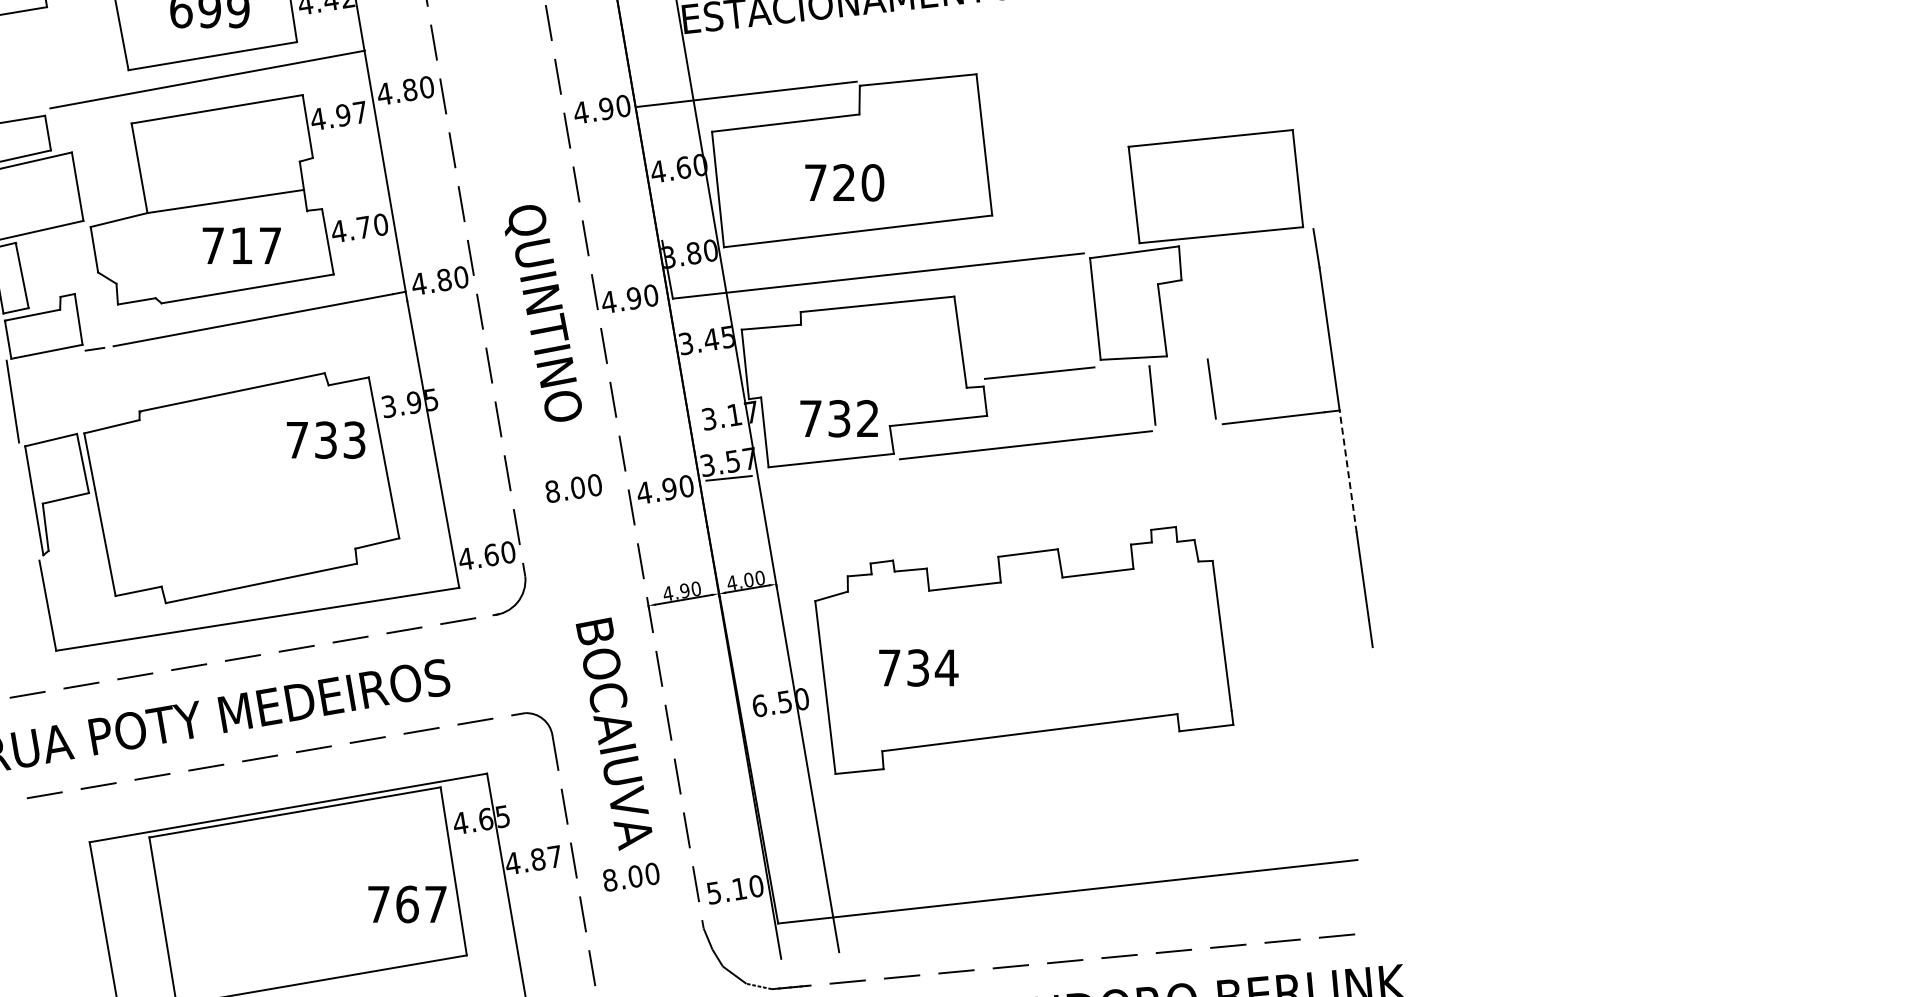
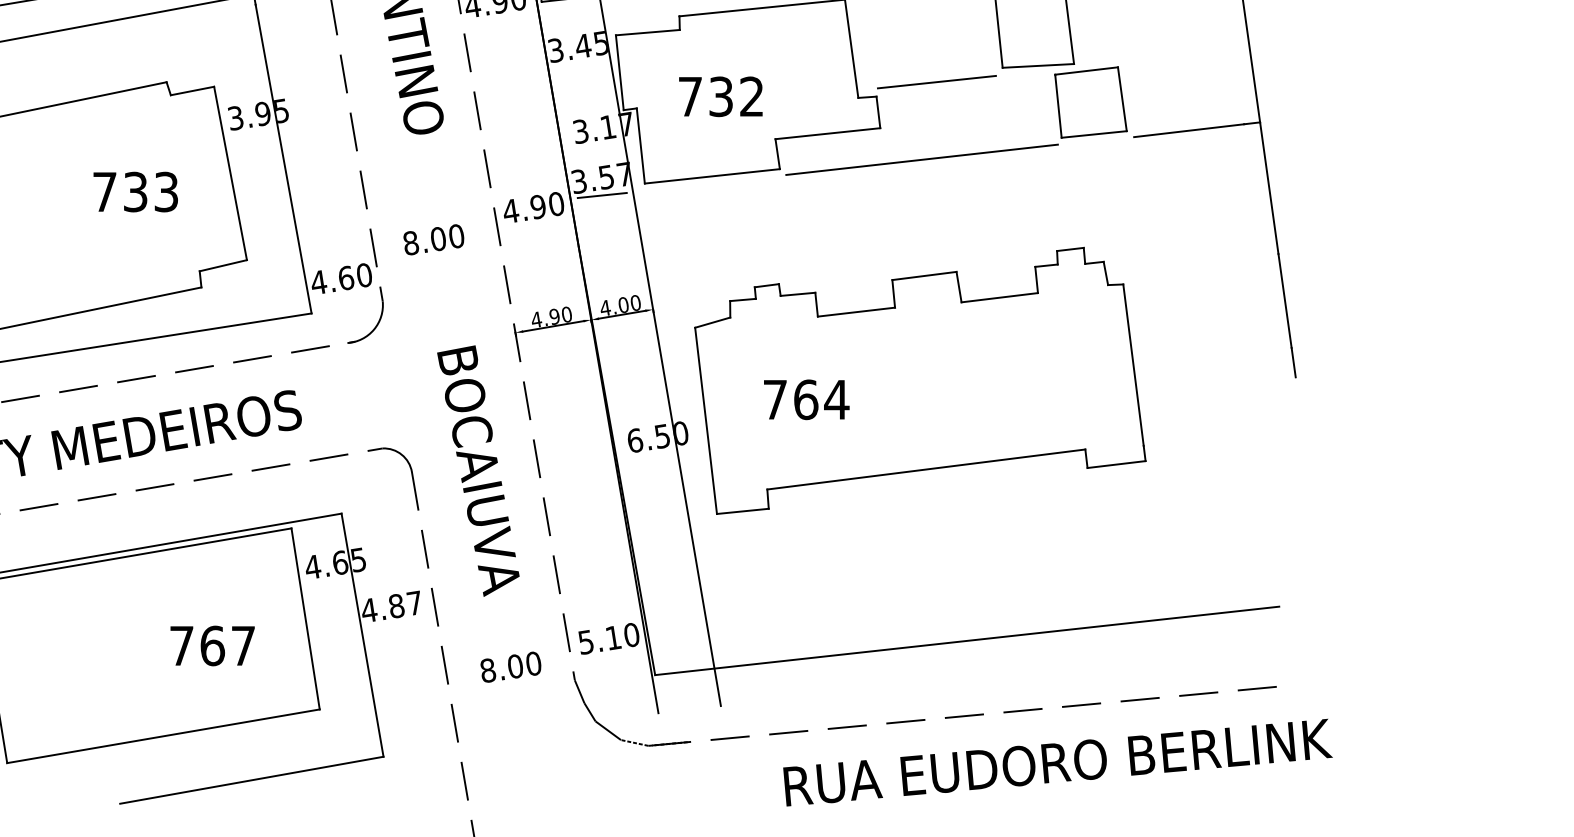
line: (1178, 362) -> (1086, 70), added
text: (838, 418) -> (720, 96), moved
line: (1185, 421) -> (1094, 134), added
text: (326, 439) -> (136, 191), moved
line: (1348, 471) -> (1269, 188), dashed -> solid
text: (573, 488) -> (433, 239), moved
text: (918, 667) -> (806, 399), 734 -> 764
text: (631, 876) -> (511, 666), moved
text: (407, 904) -> (212, 646), moved

